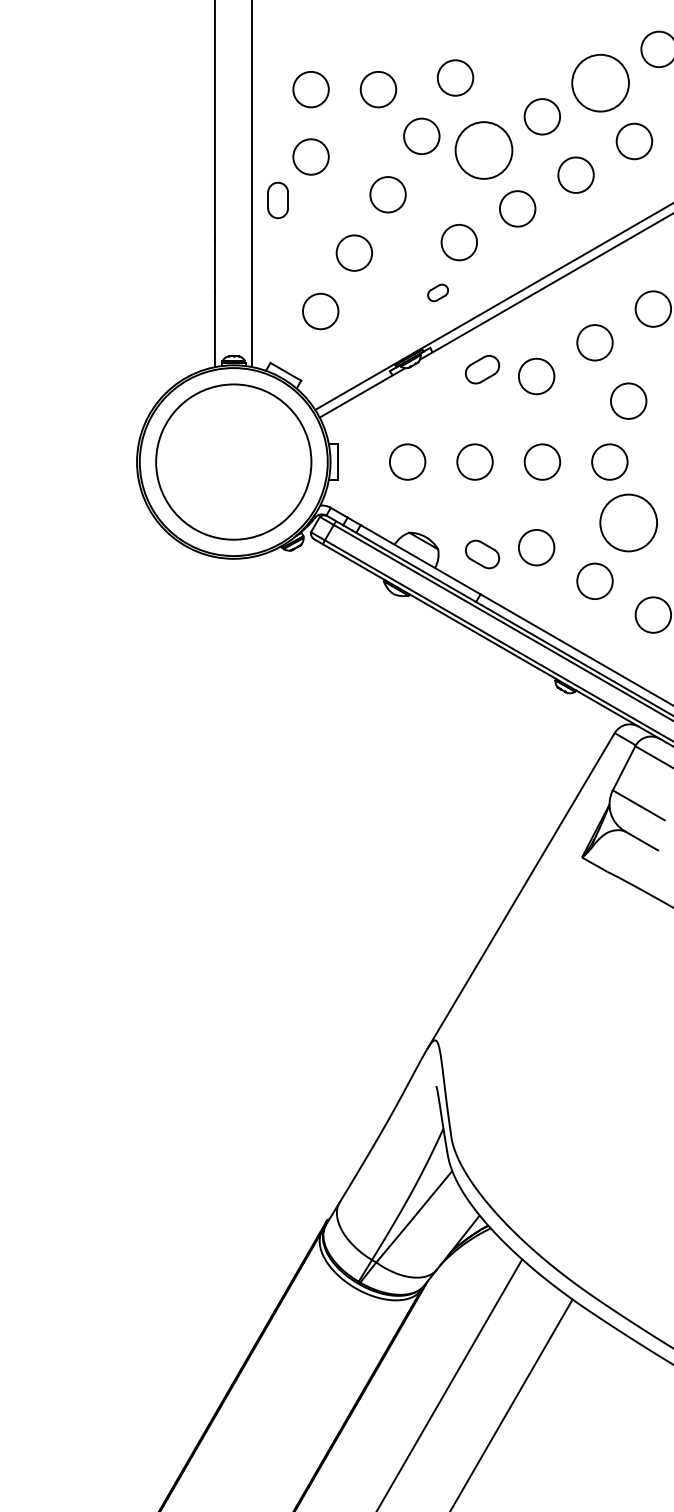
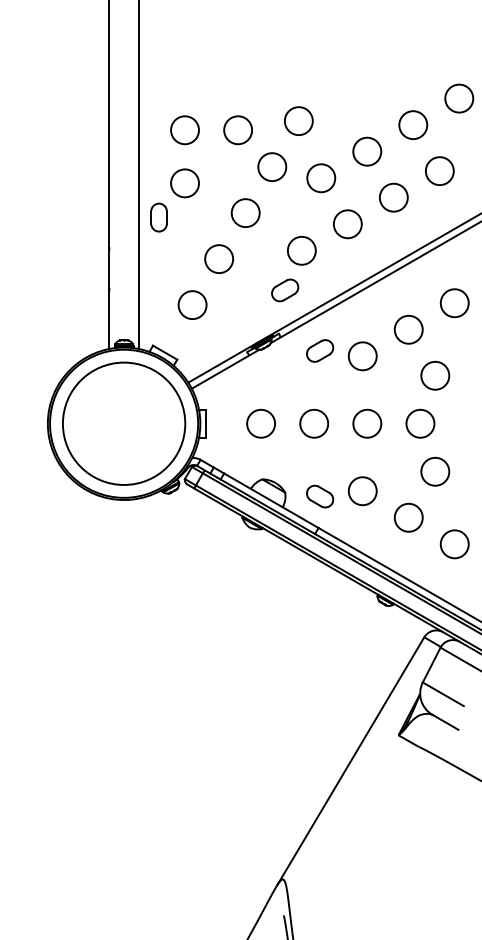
circle: (600, 82) -> (413, 124), size x0.62
circle: (483, 150) -> (320, 178), size x0.62
part: (437, 292) -> (284, 290), size x1.67
circle: (628, 522) -> (435, 471), size x0.62

